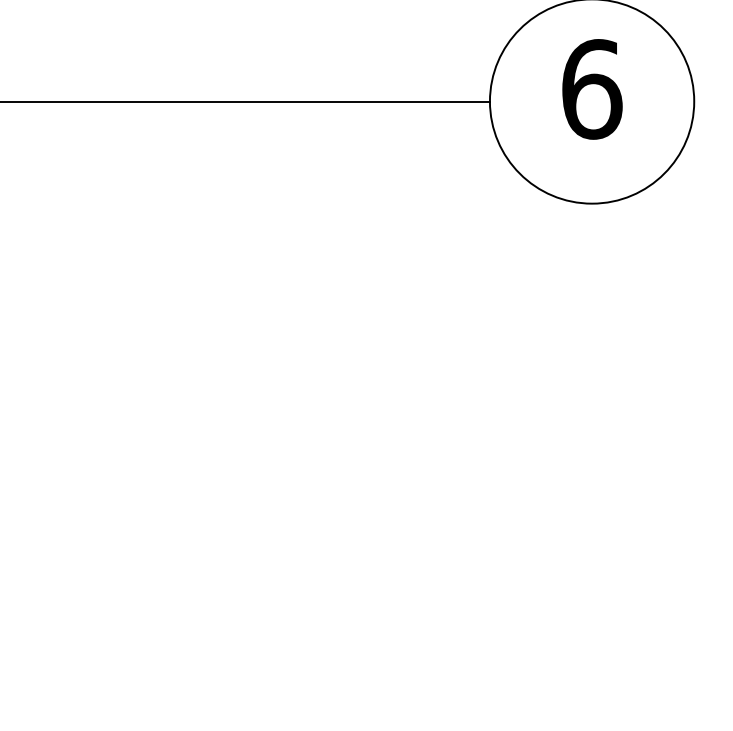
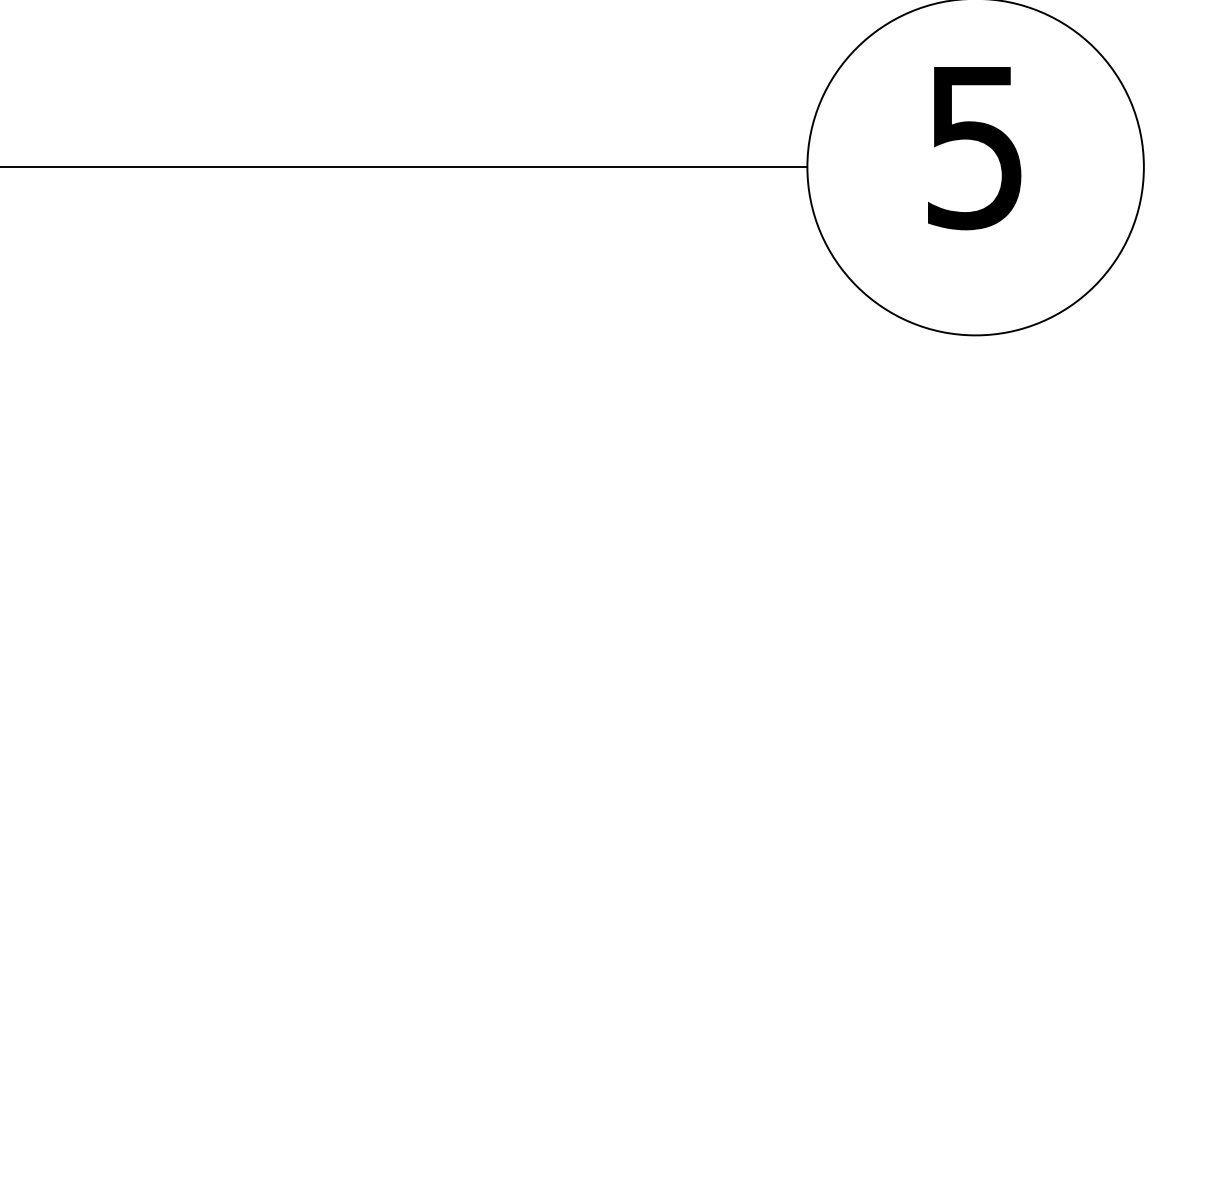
text: (592, 89) -> (976, 147), 6 -> 5

